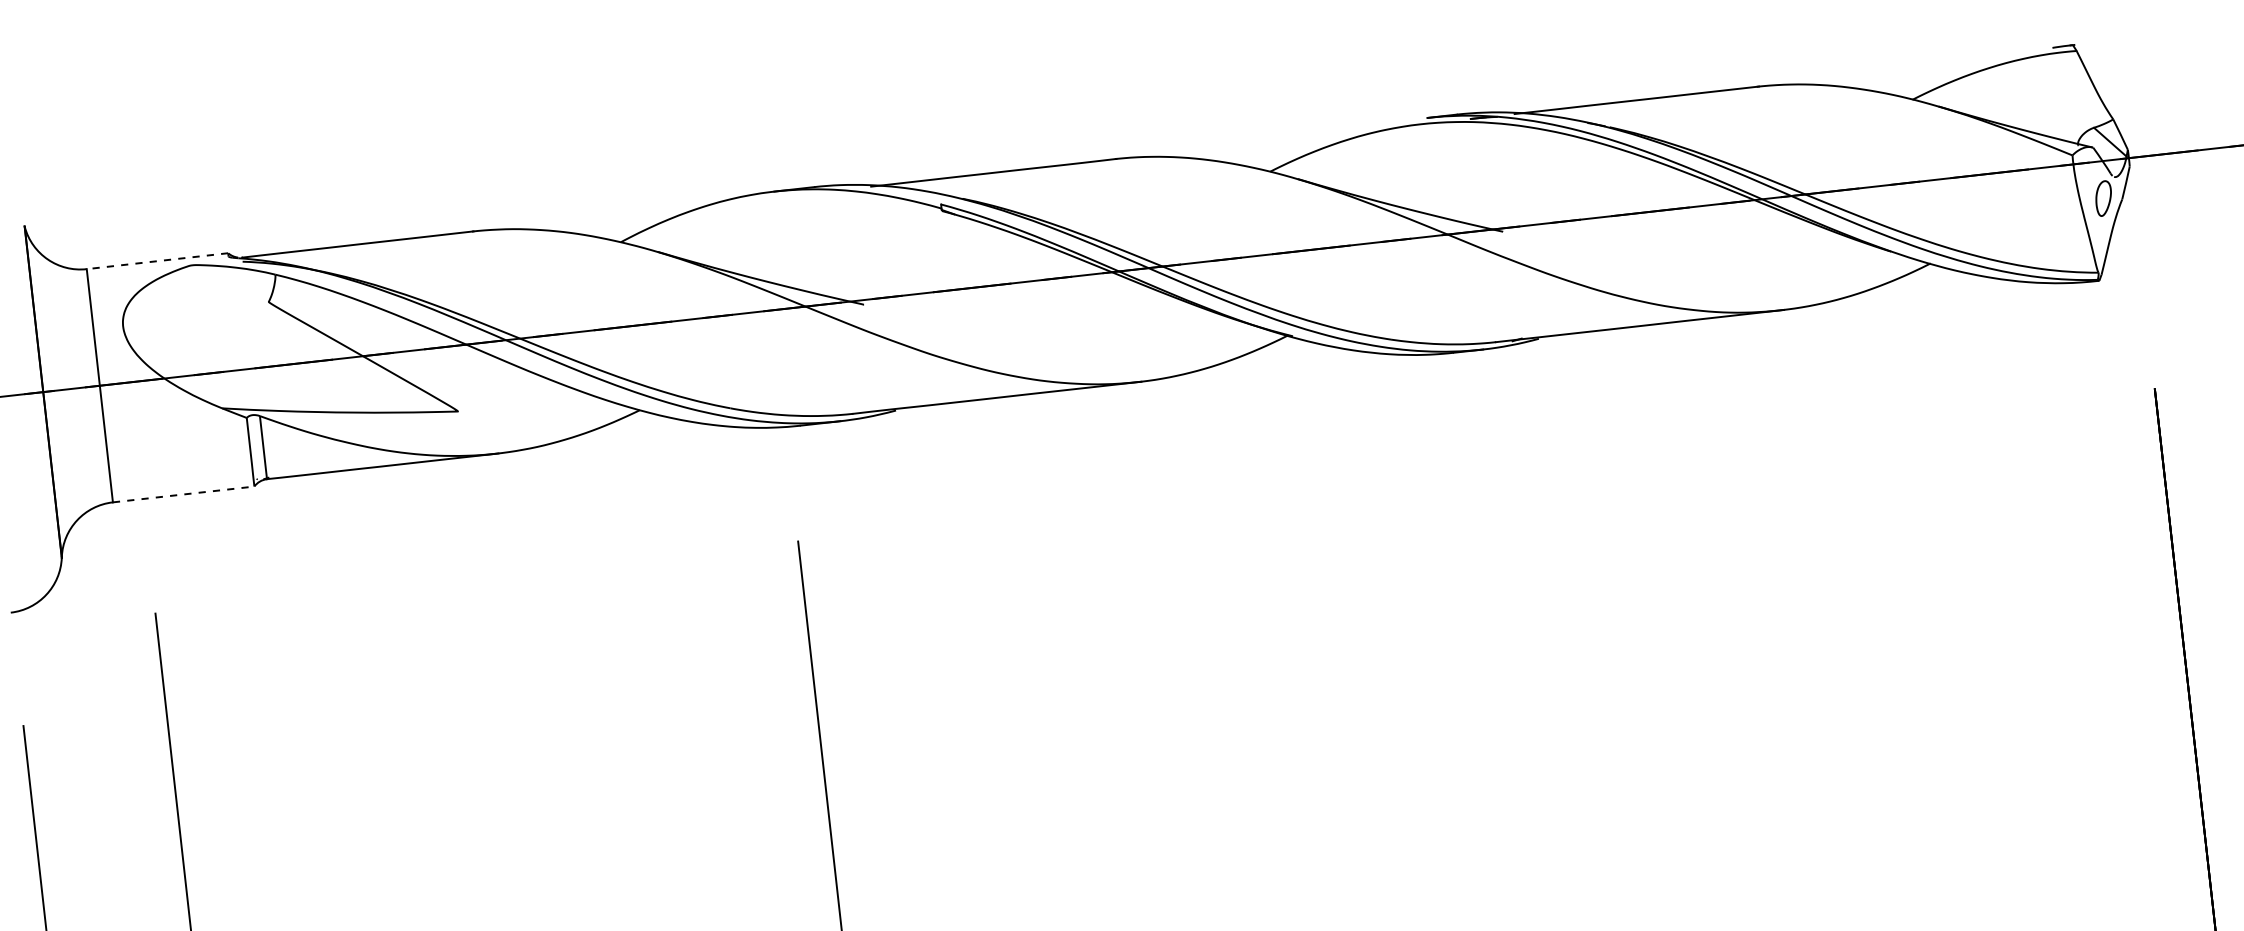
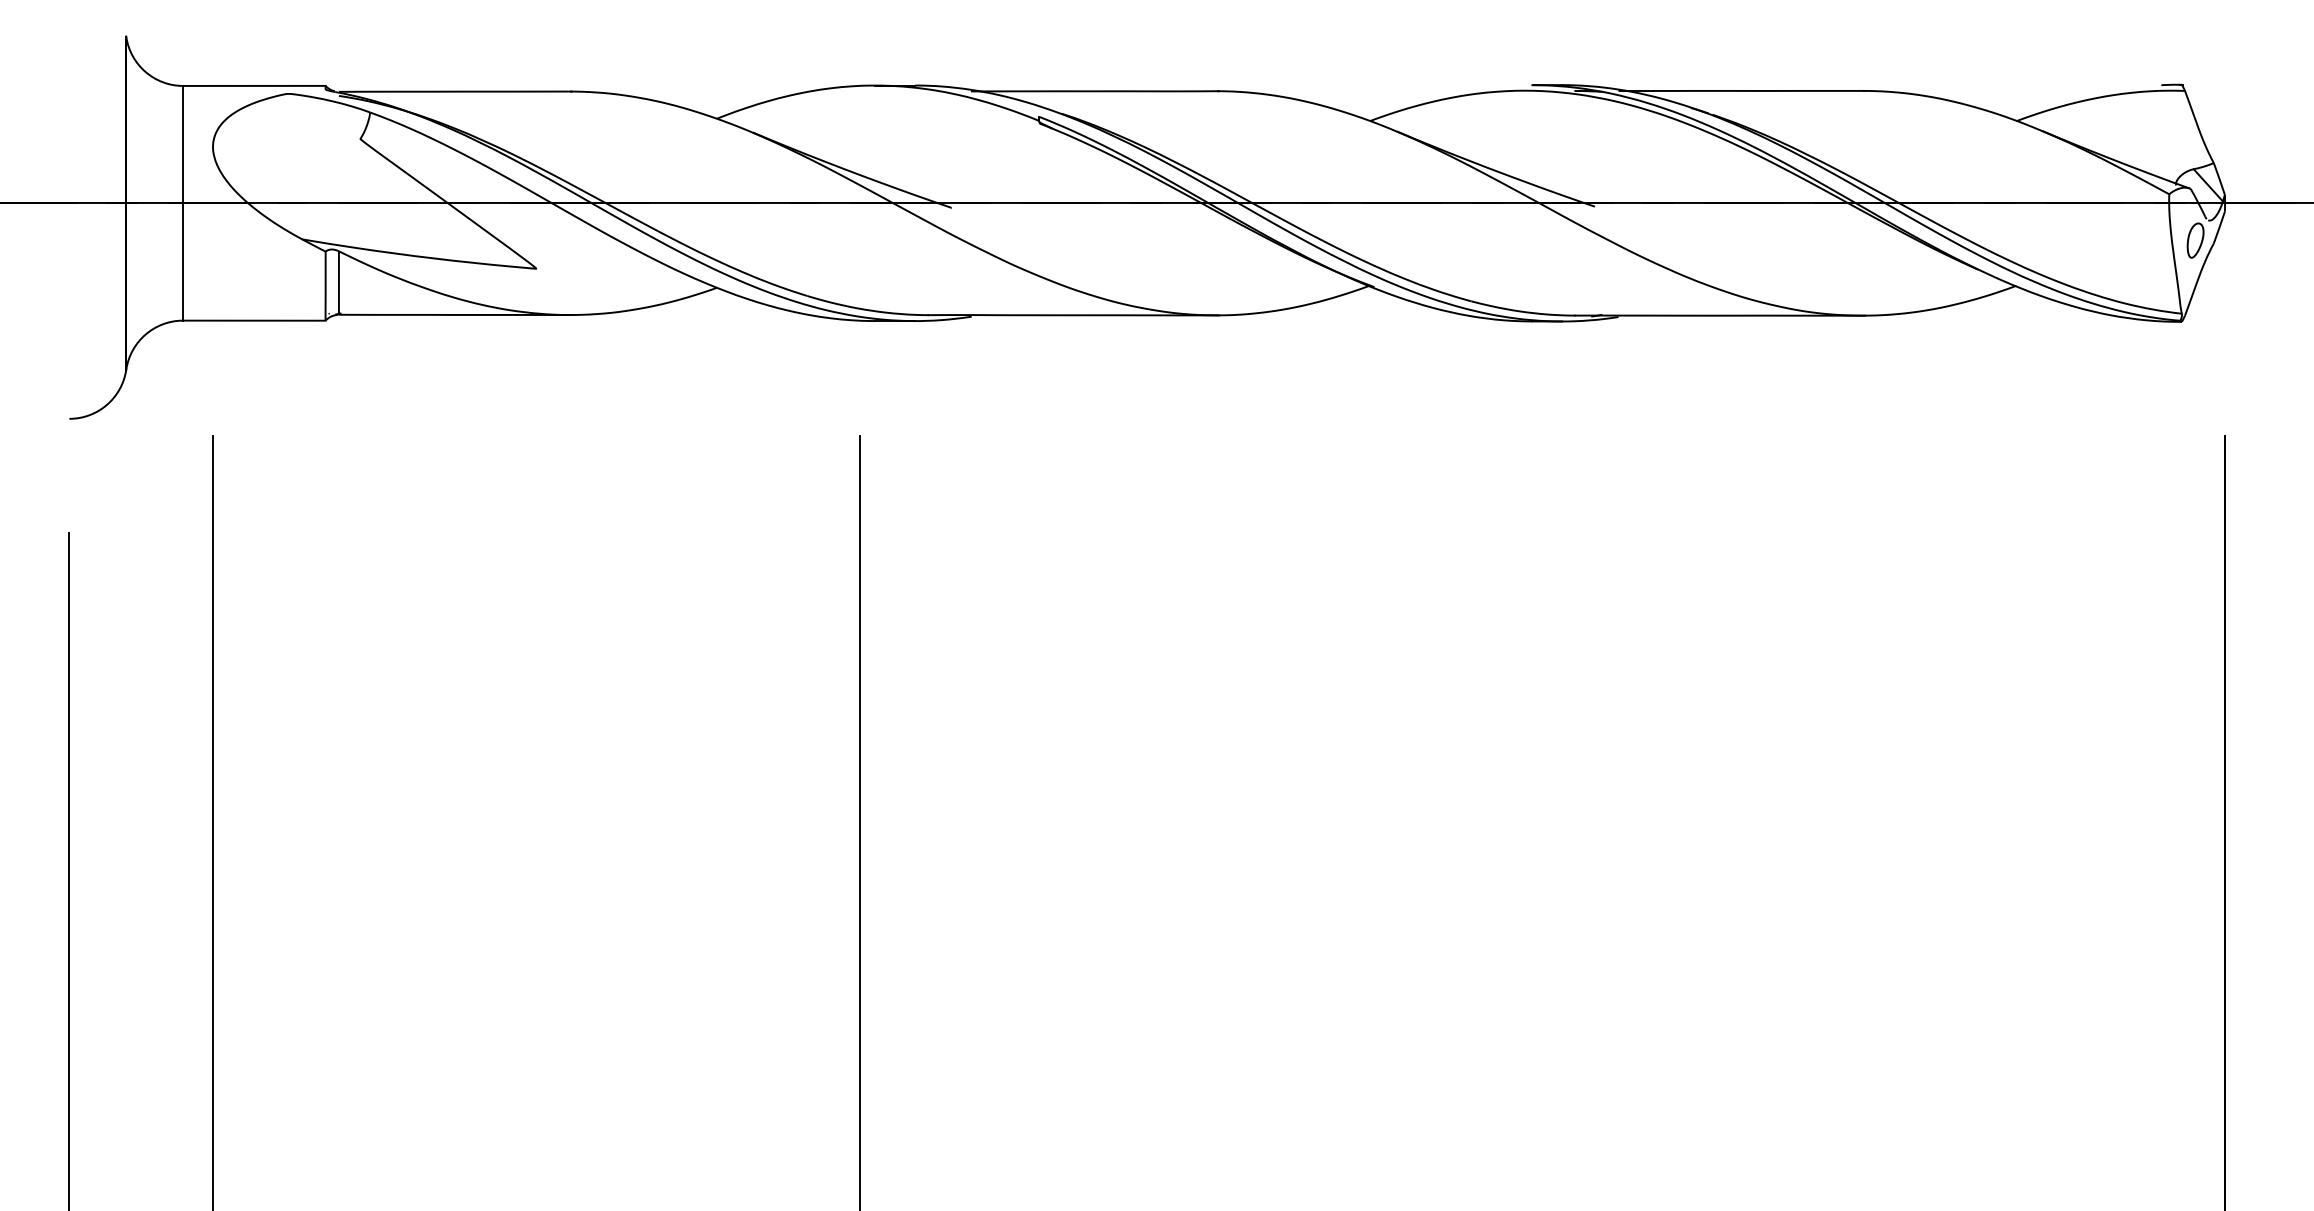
line: (156, 260) -> (253, 85), dashed -> solid
line: (183, 494) -> (254, 320), dashed -> solid

